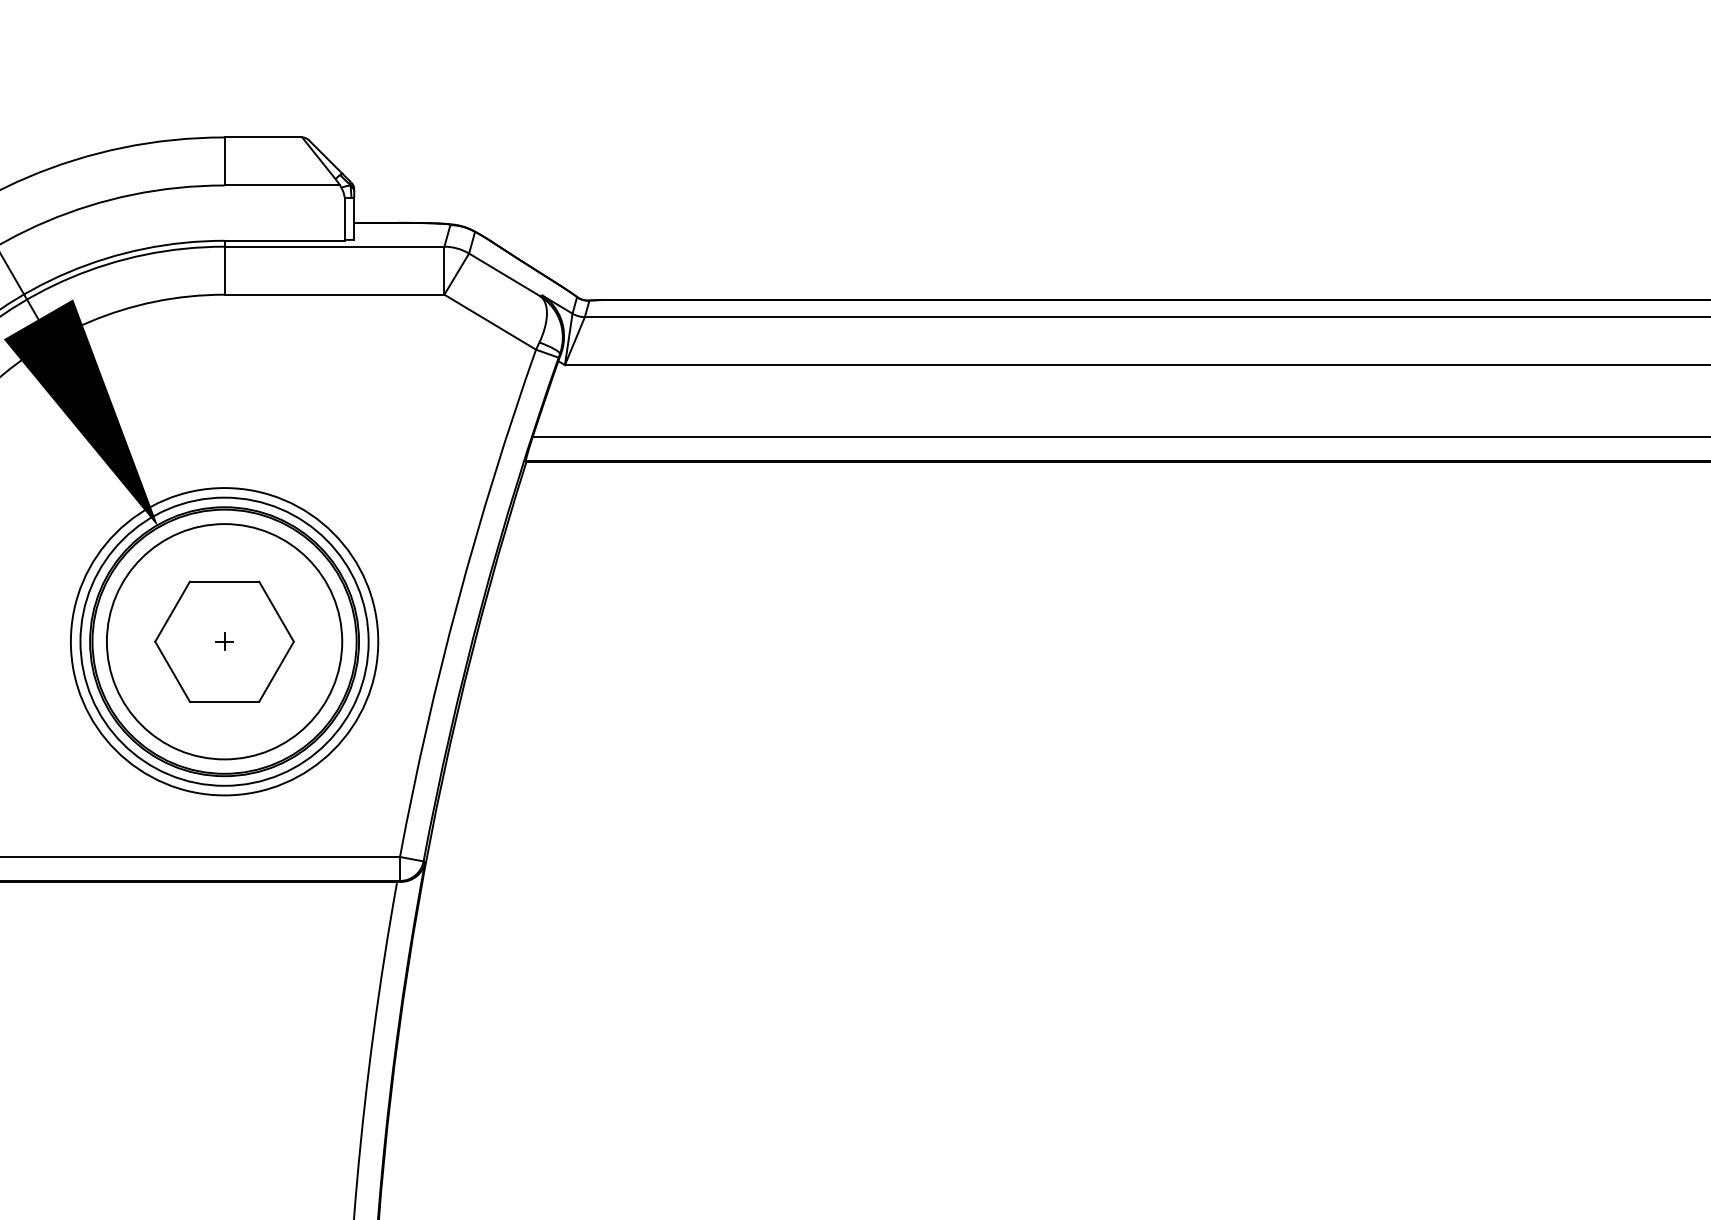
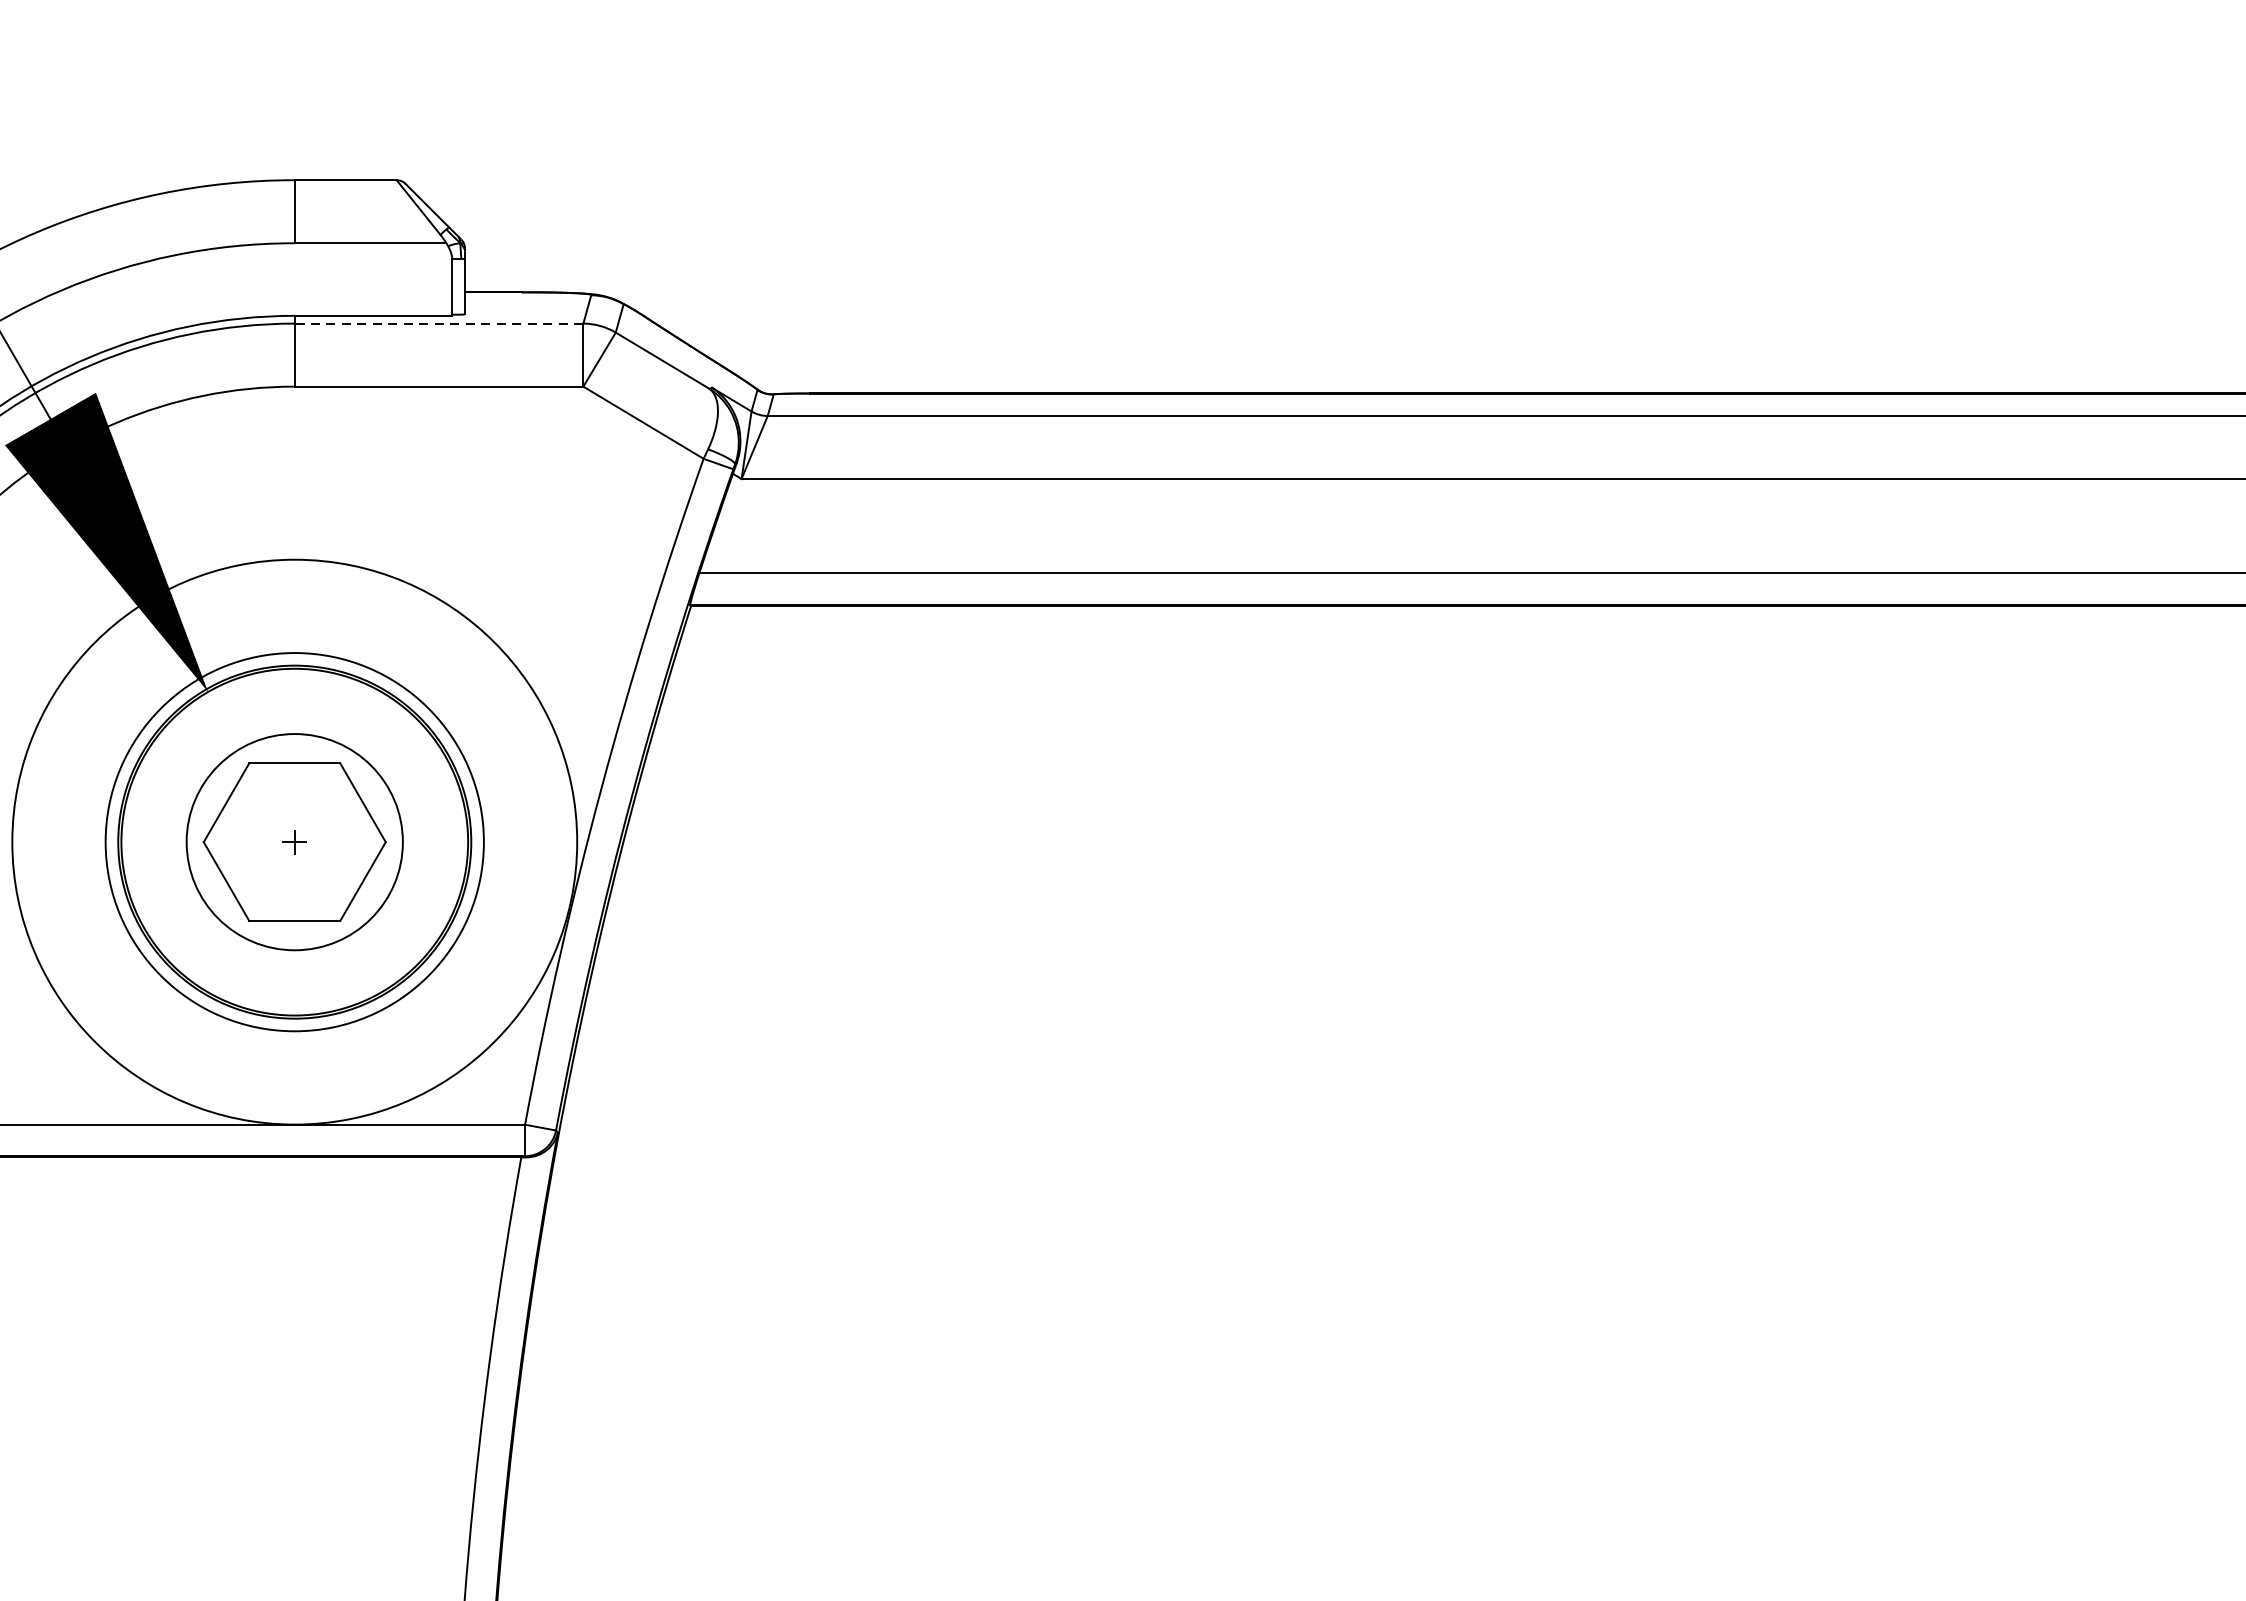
line: (334, 246) -> (439, 323), solid -> dashed
circle: (224, 641) -> (294, 841), size x0.7
circle: (224, 641) -> (294, 841), size x1.4

